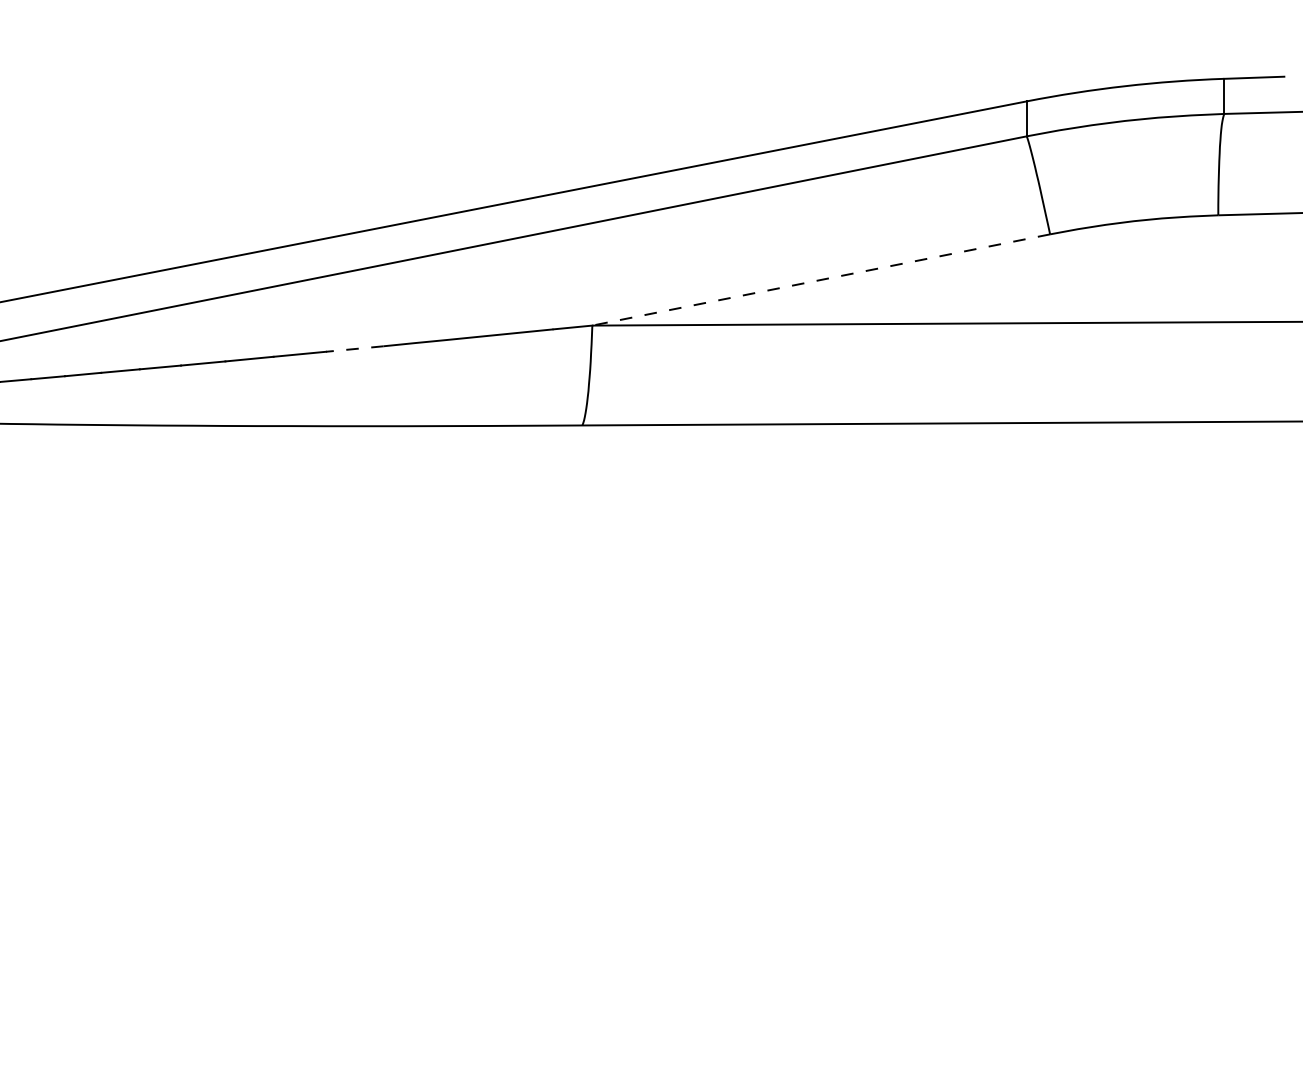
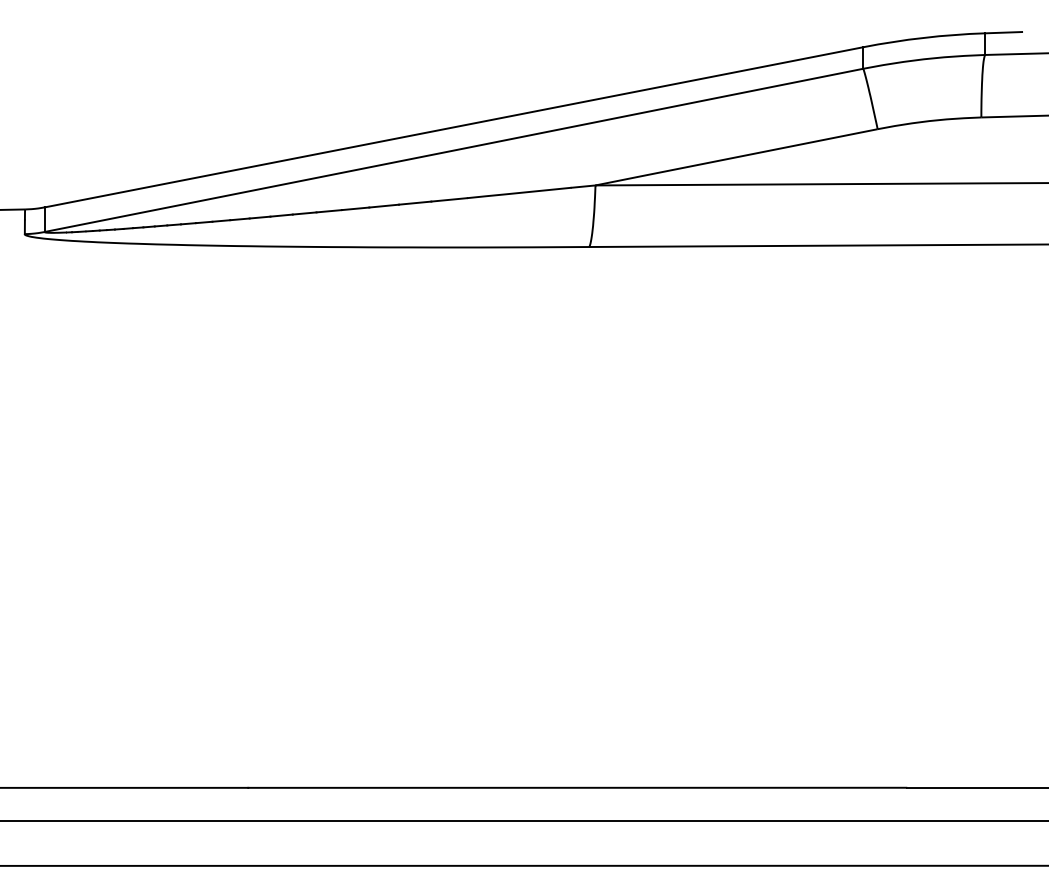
line: (819, 280) -> (735, 157), dashed -> solid
line: (355, 348) -> (449, 199), dashed -> solid

